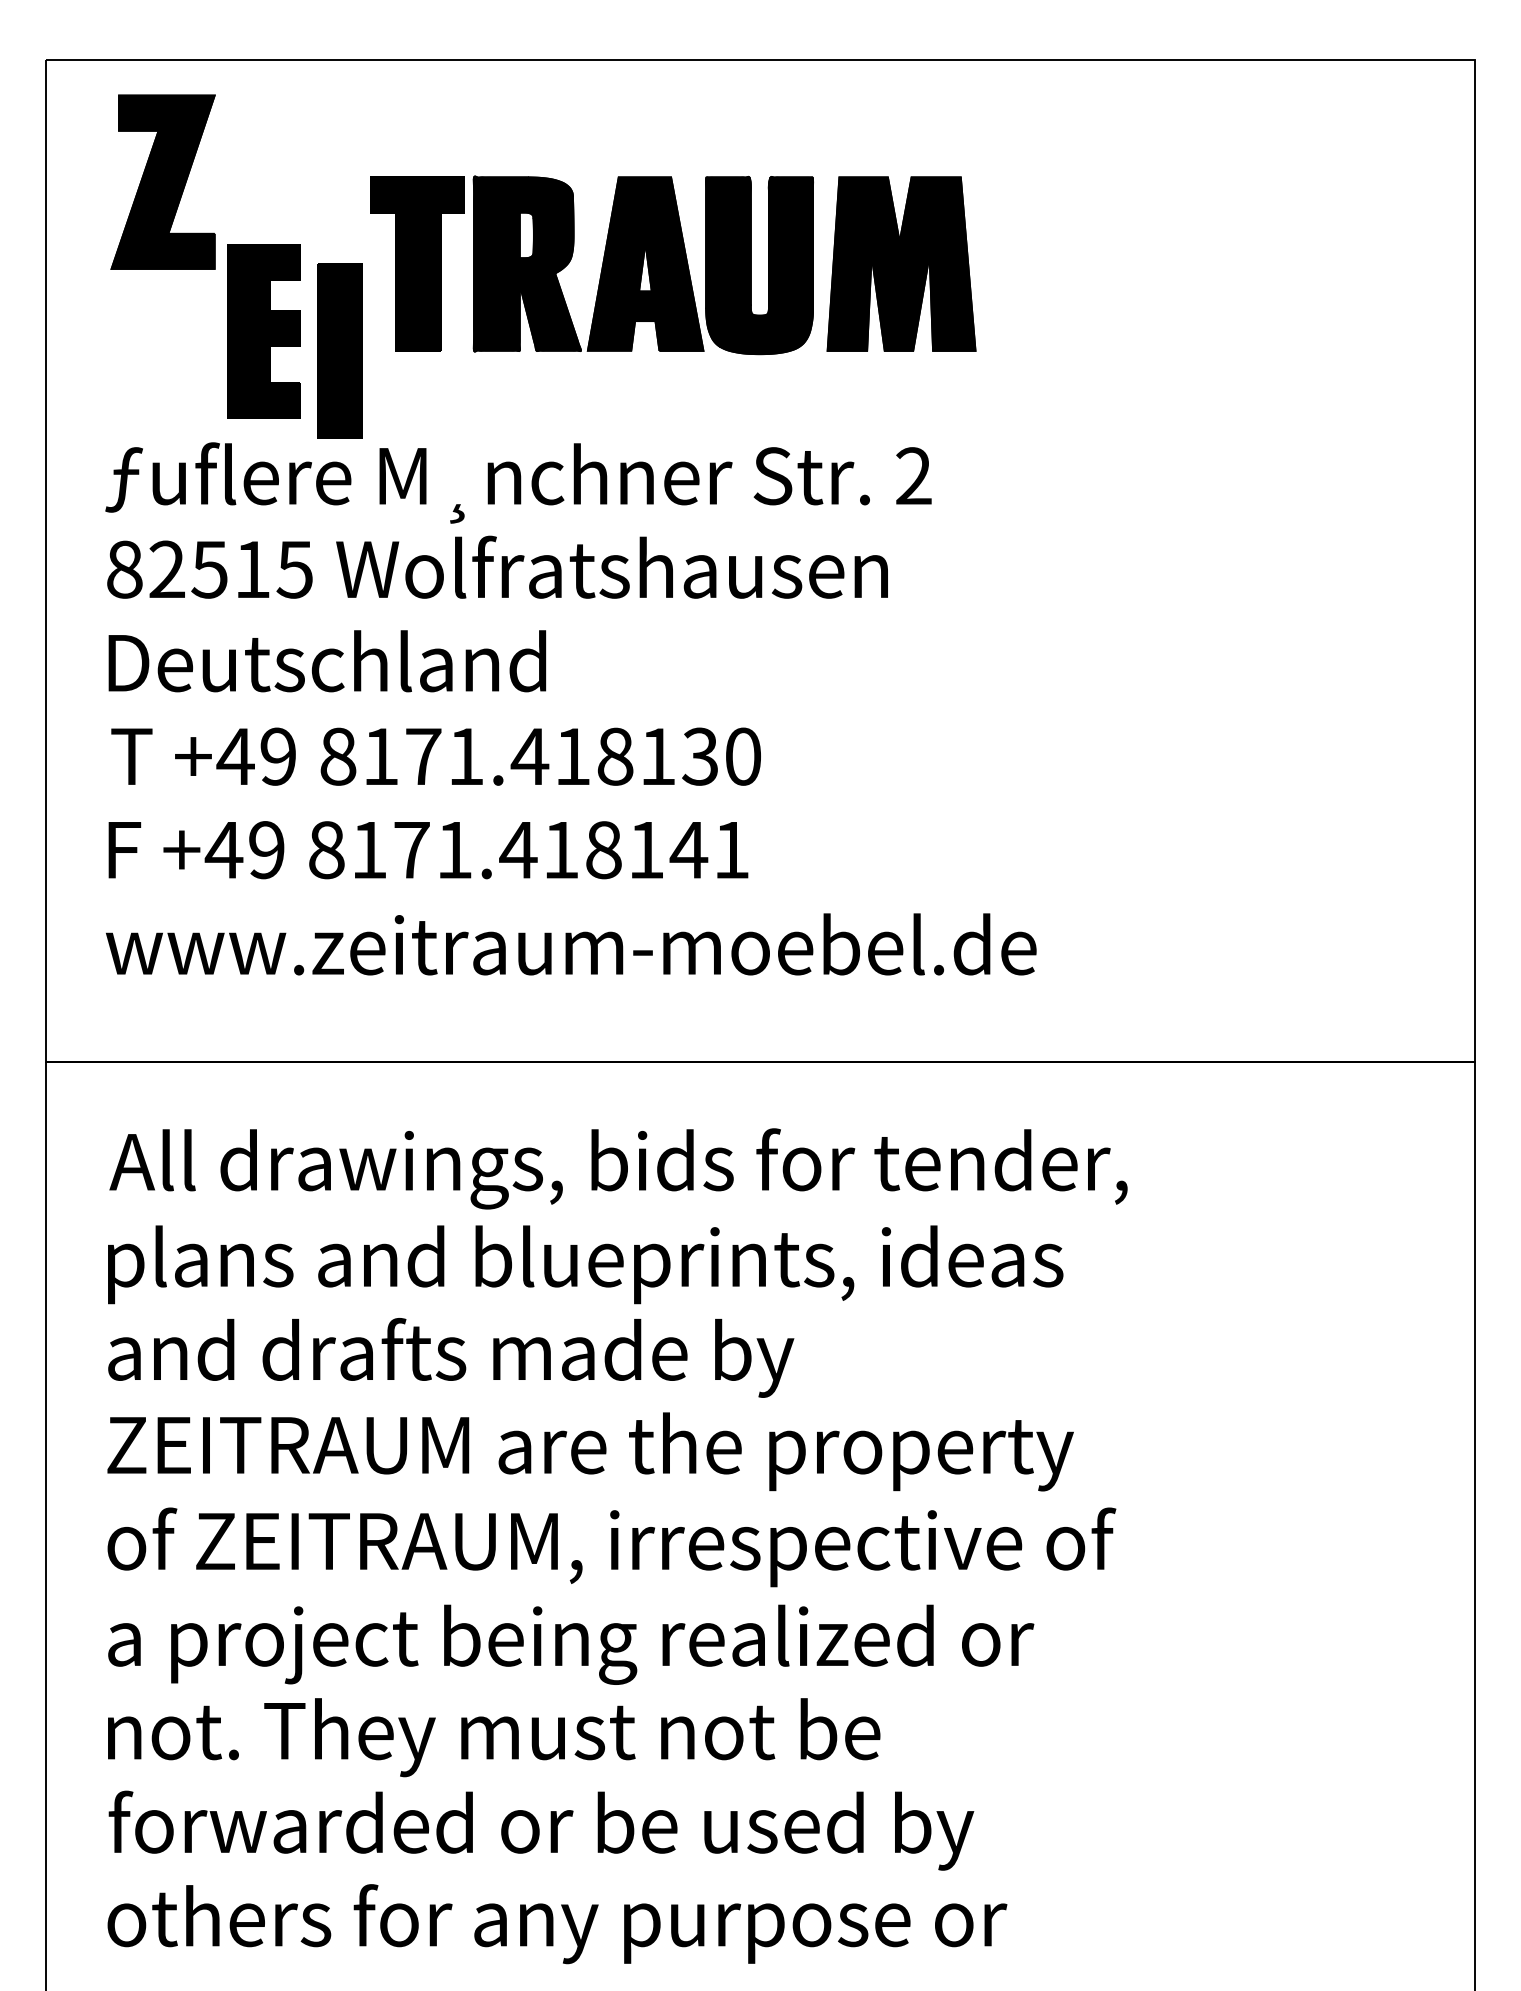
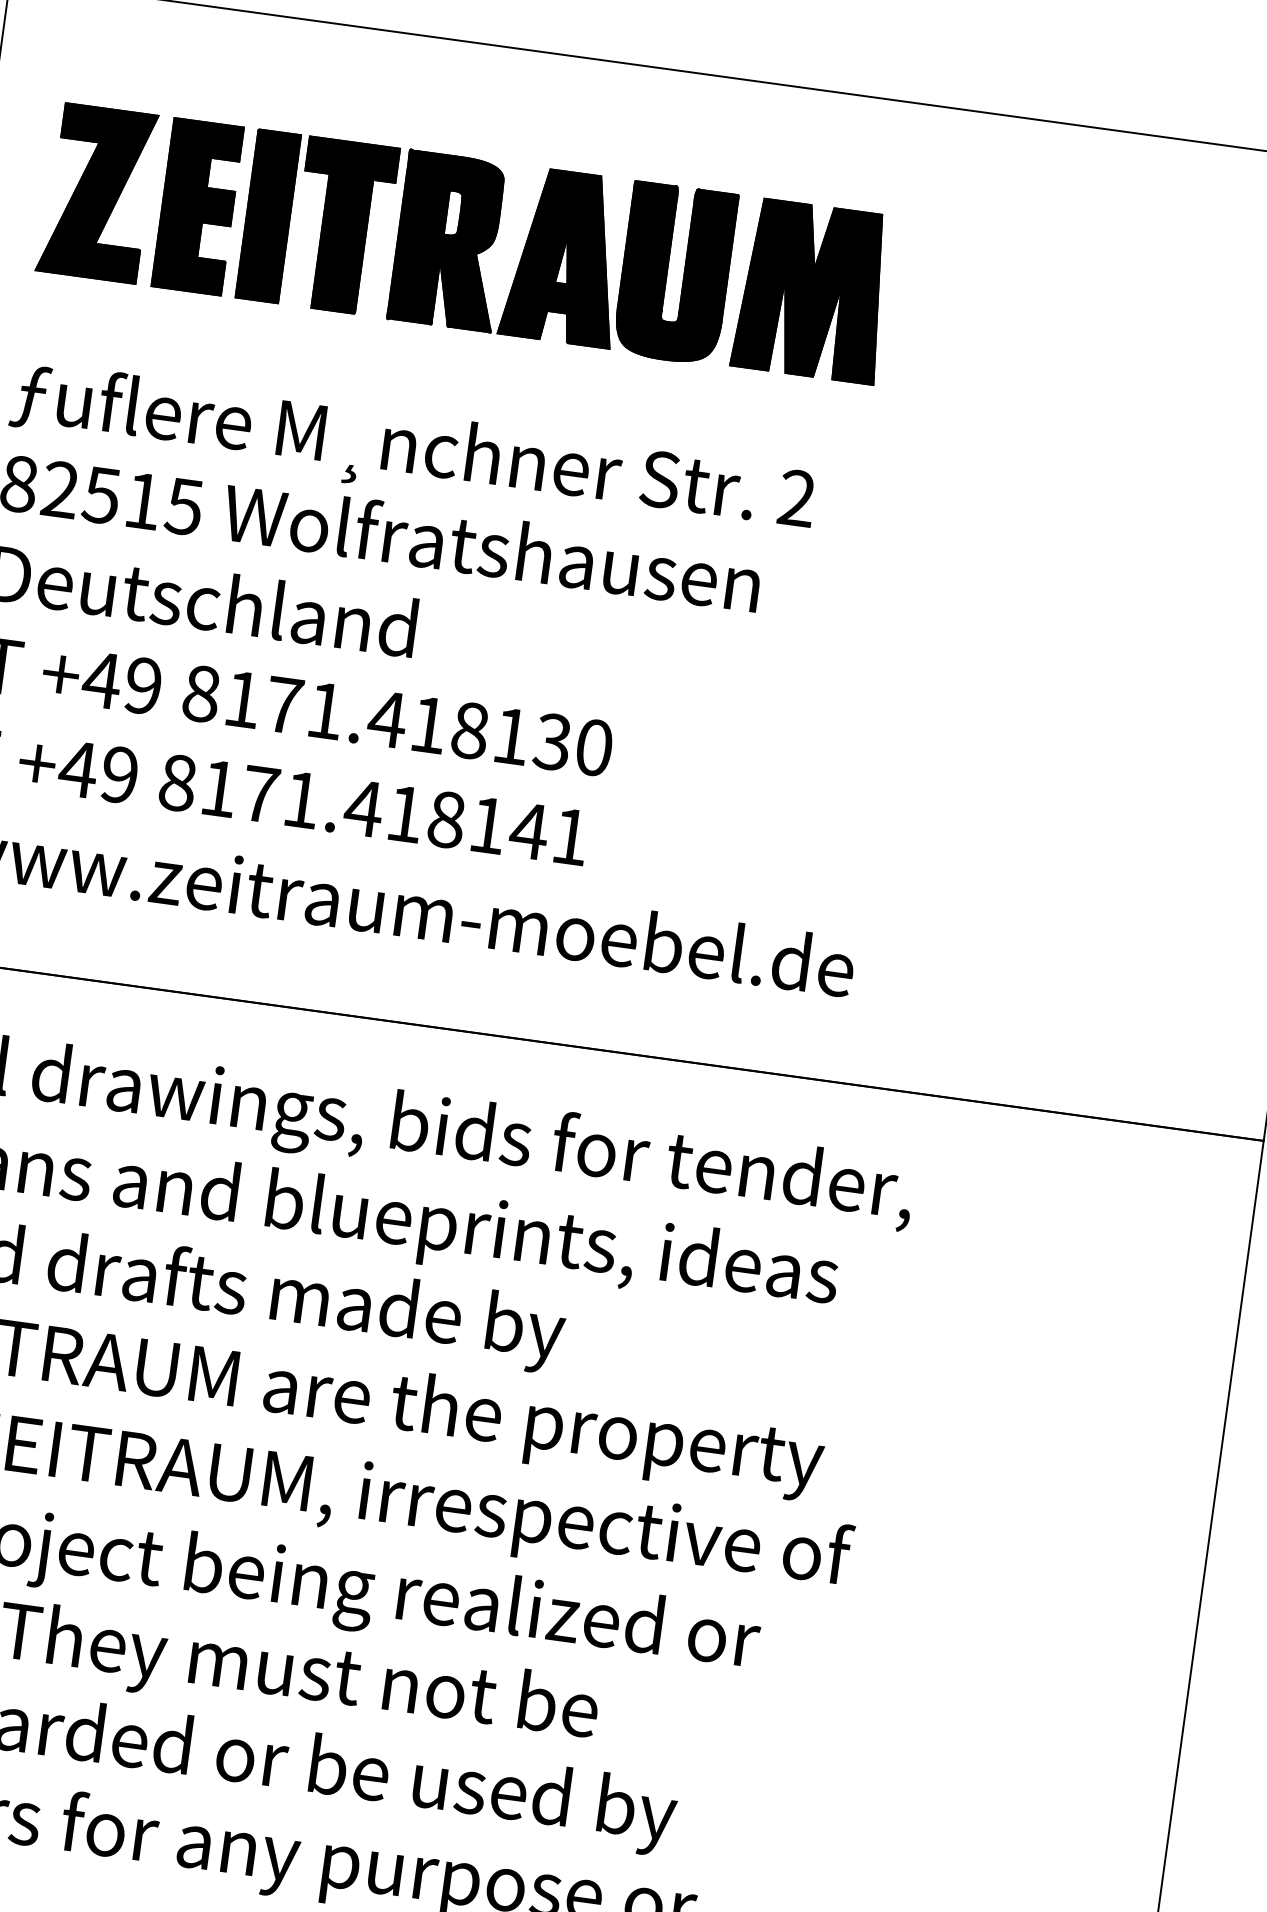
part: (162, 181) -> (96, 192), moved
part: (263, 331) -> (197, 207), moved
part: (339, 350) -> (268, 215), moved

